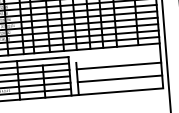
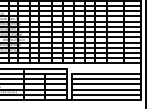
line: (117, 59) -> (106, 73), added
line: (119, 72) -> (106, 84), added
line: (119, 84) -> (106, 94), added

